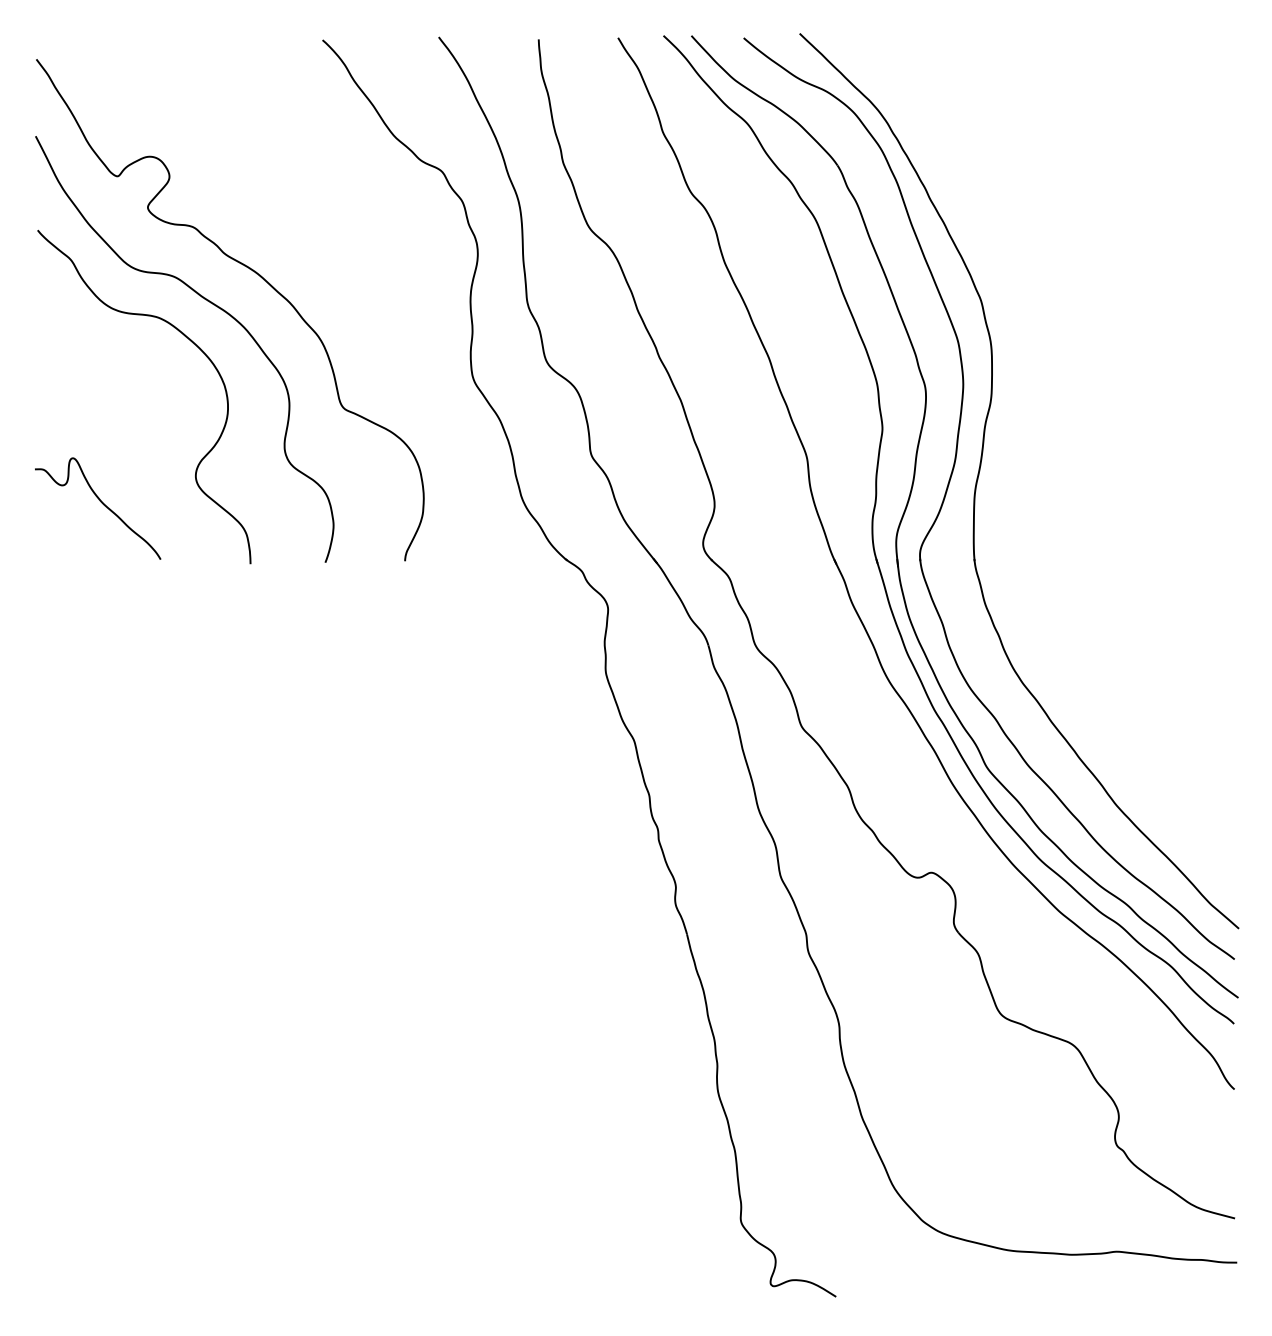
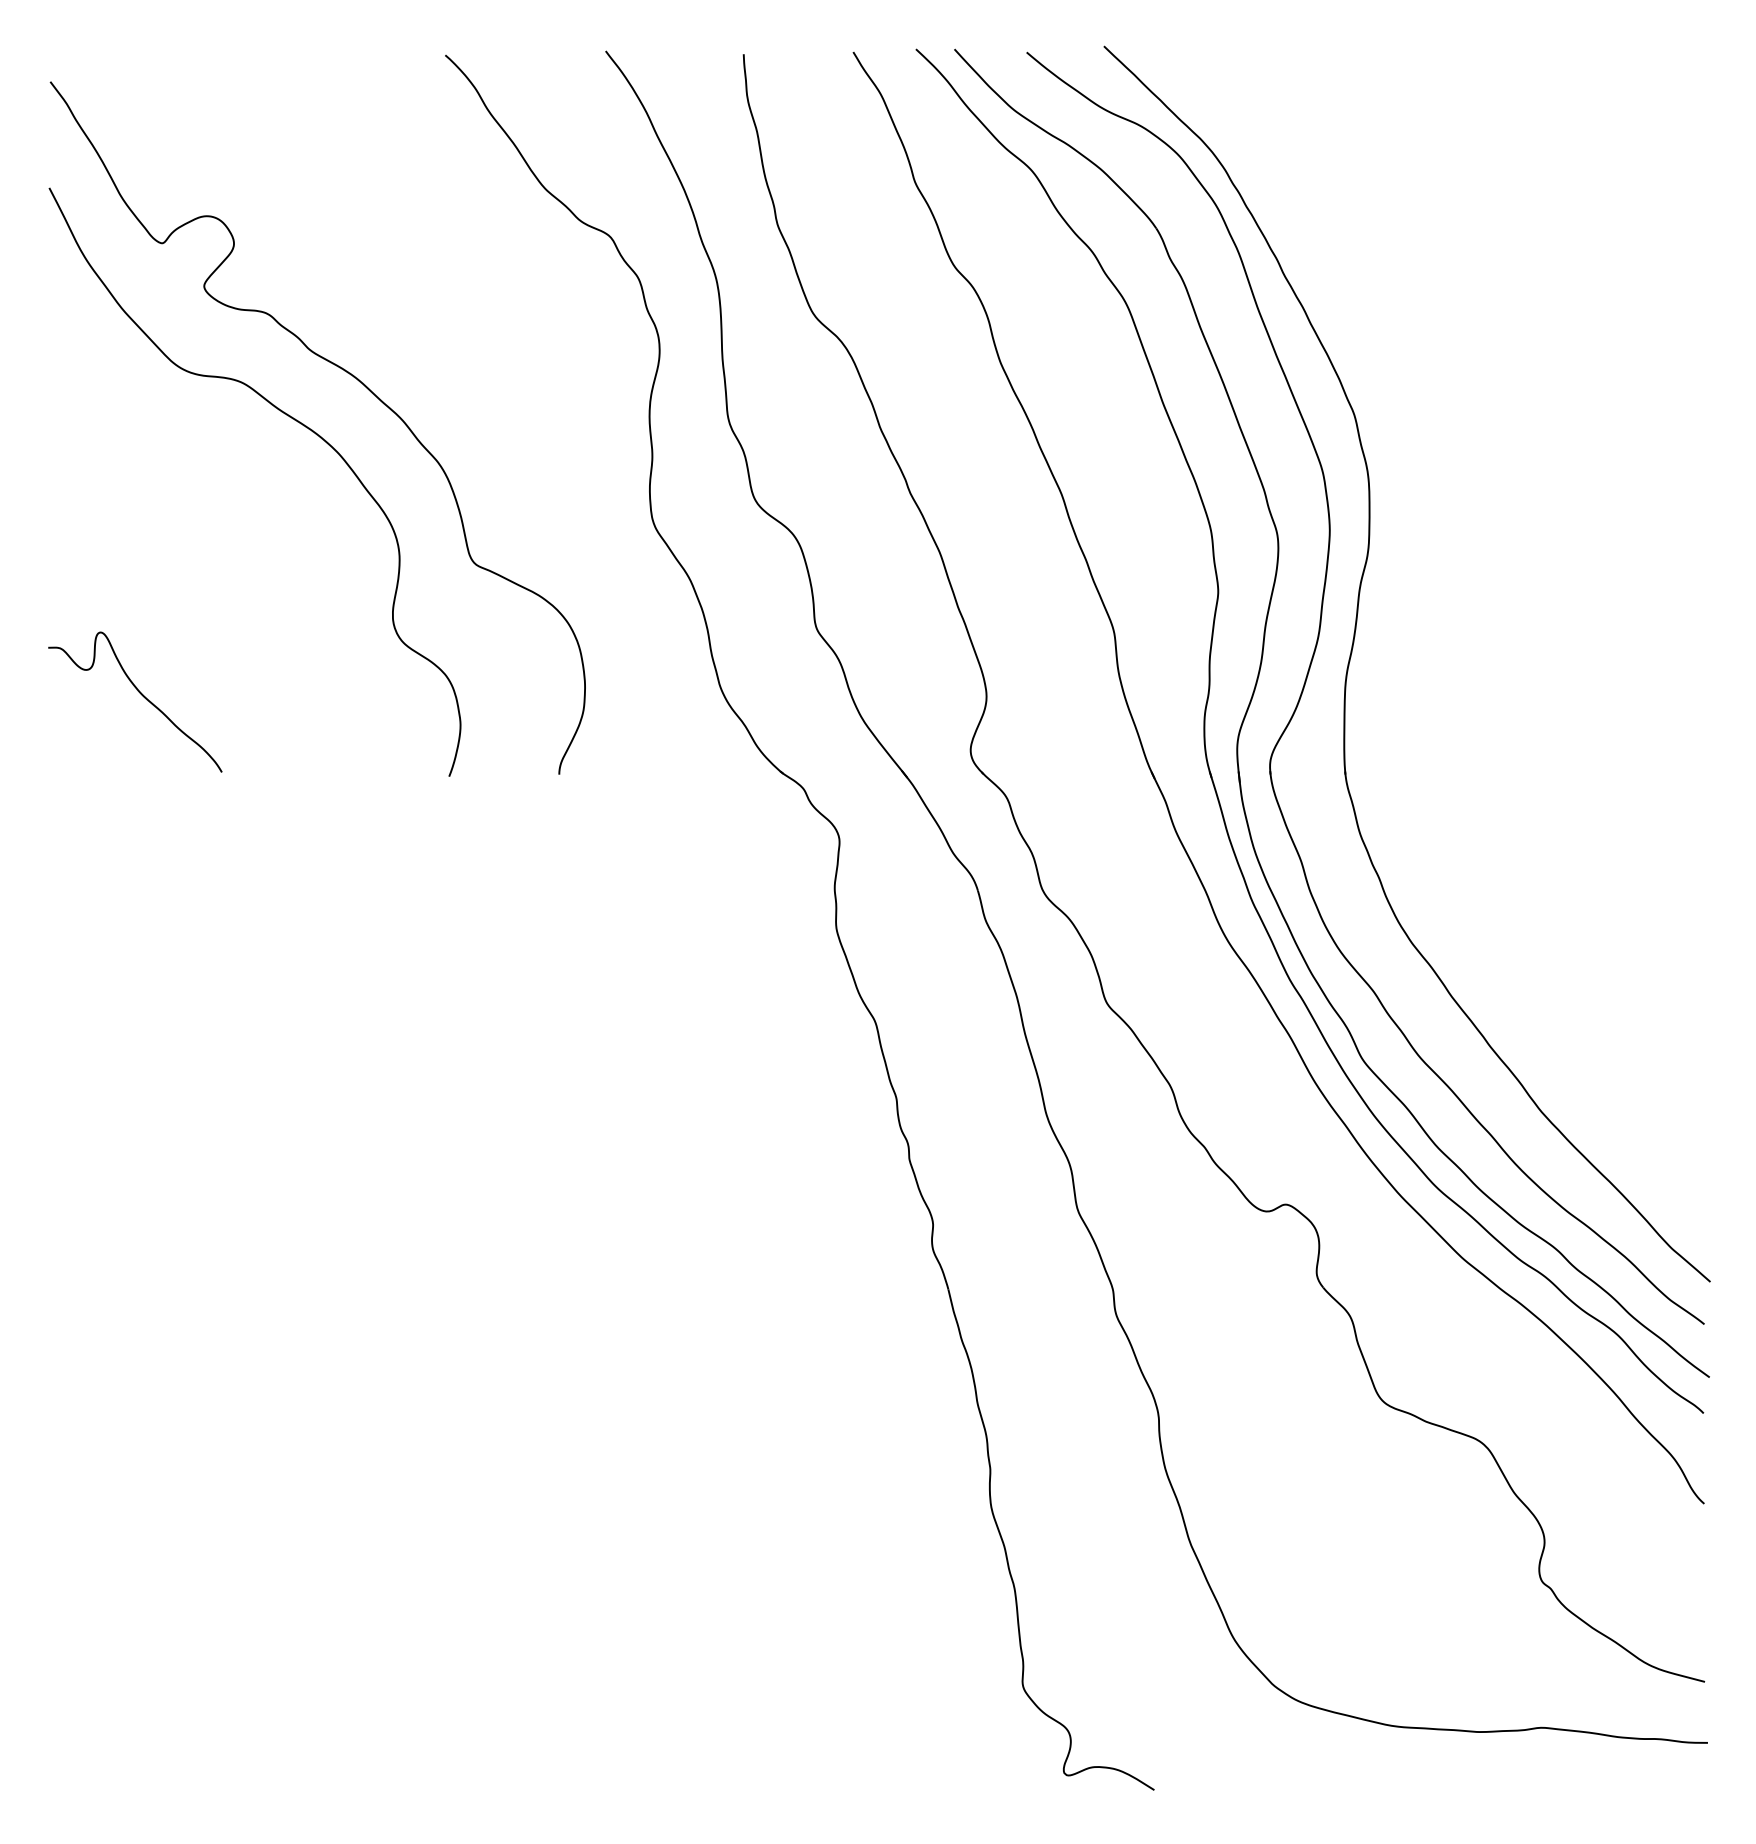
curve: (190, 341) -> (263, 471), removed

